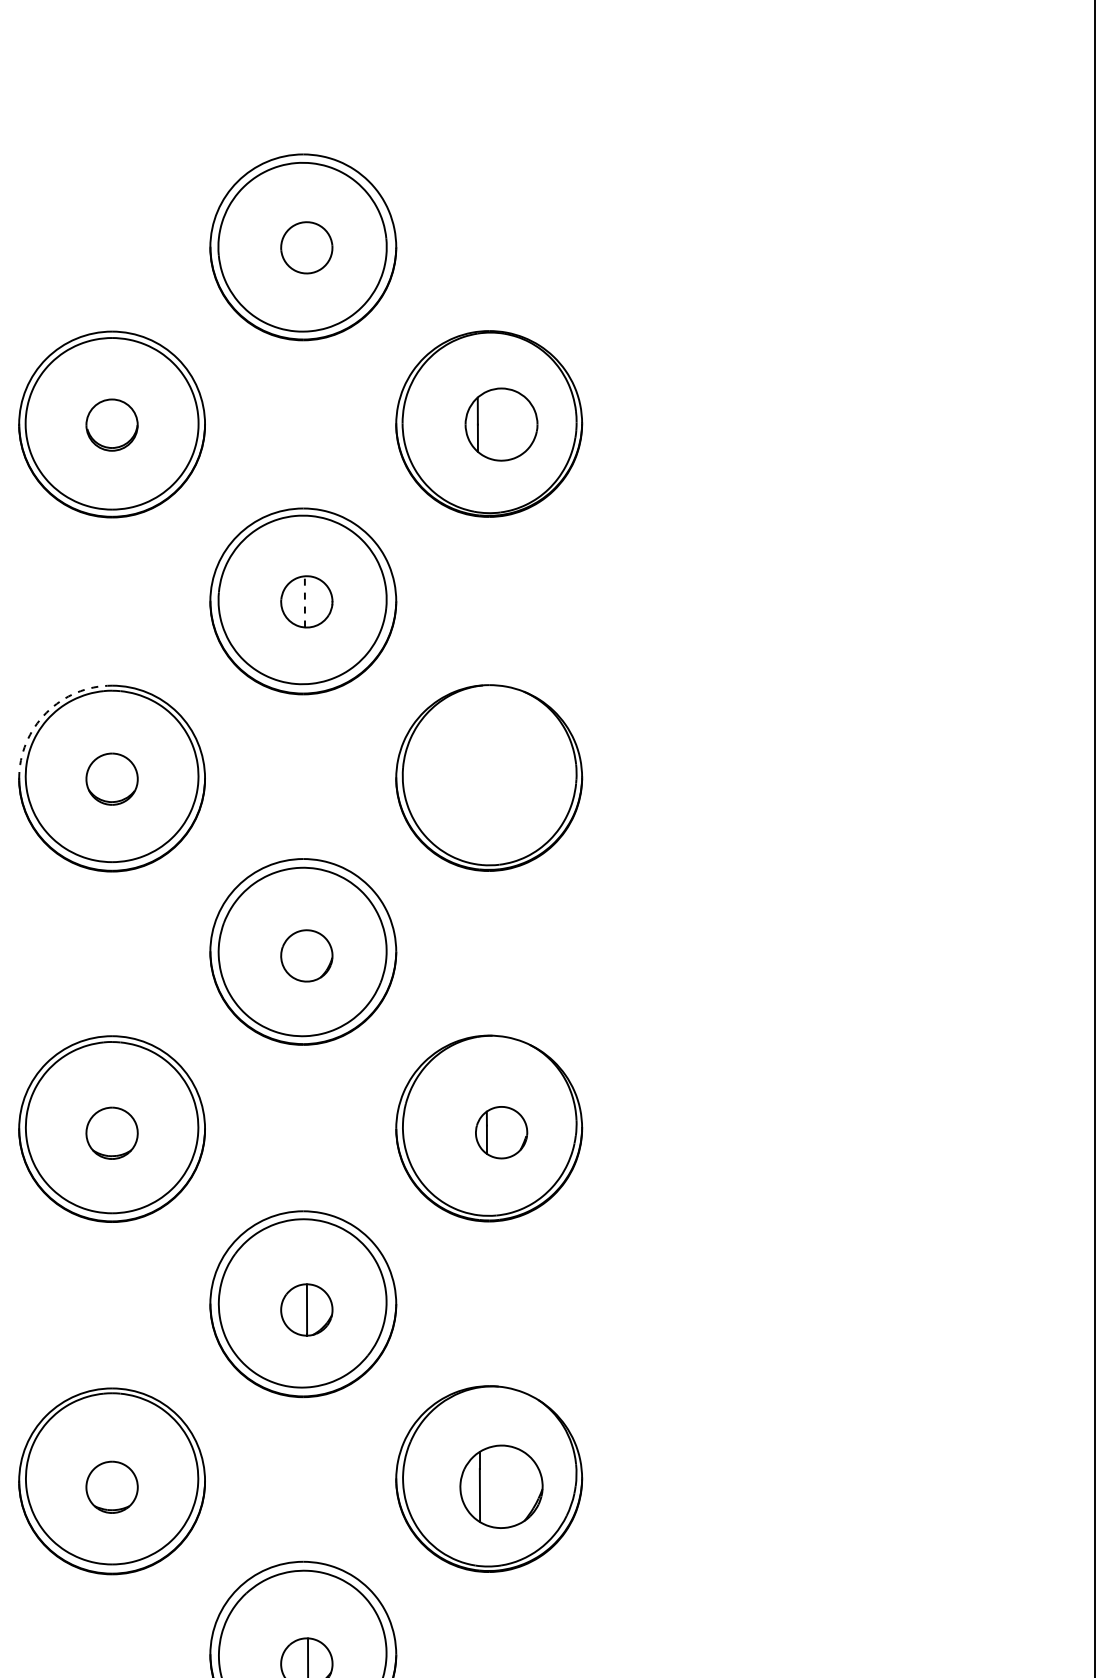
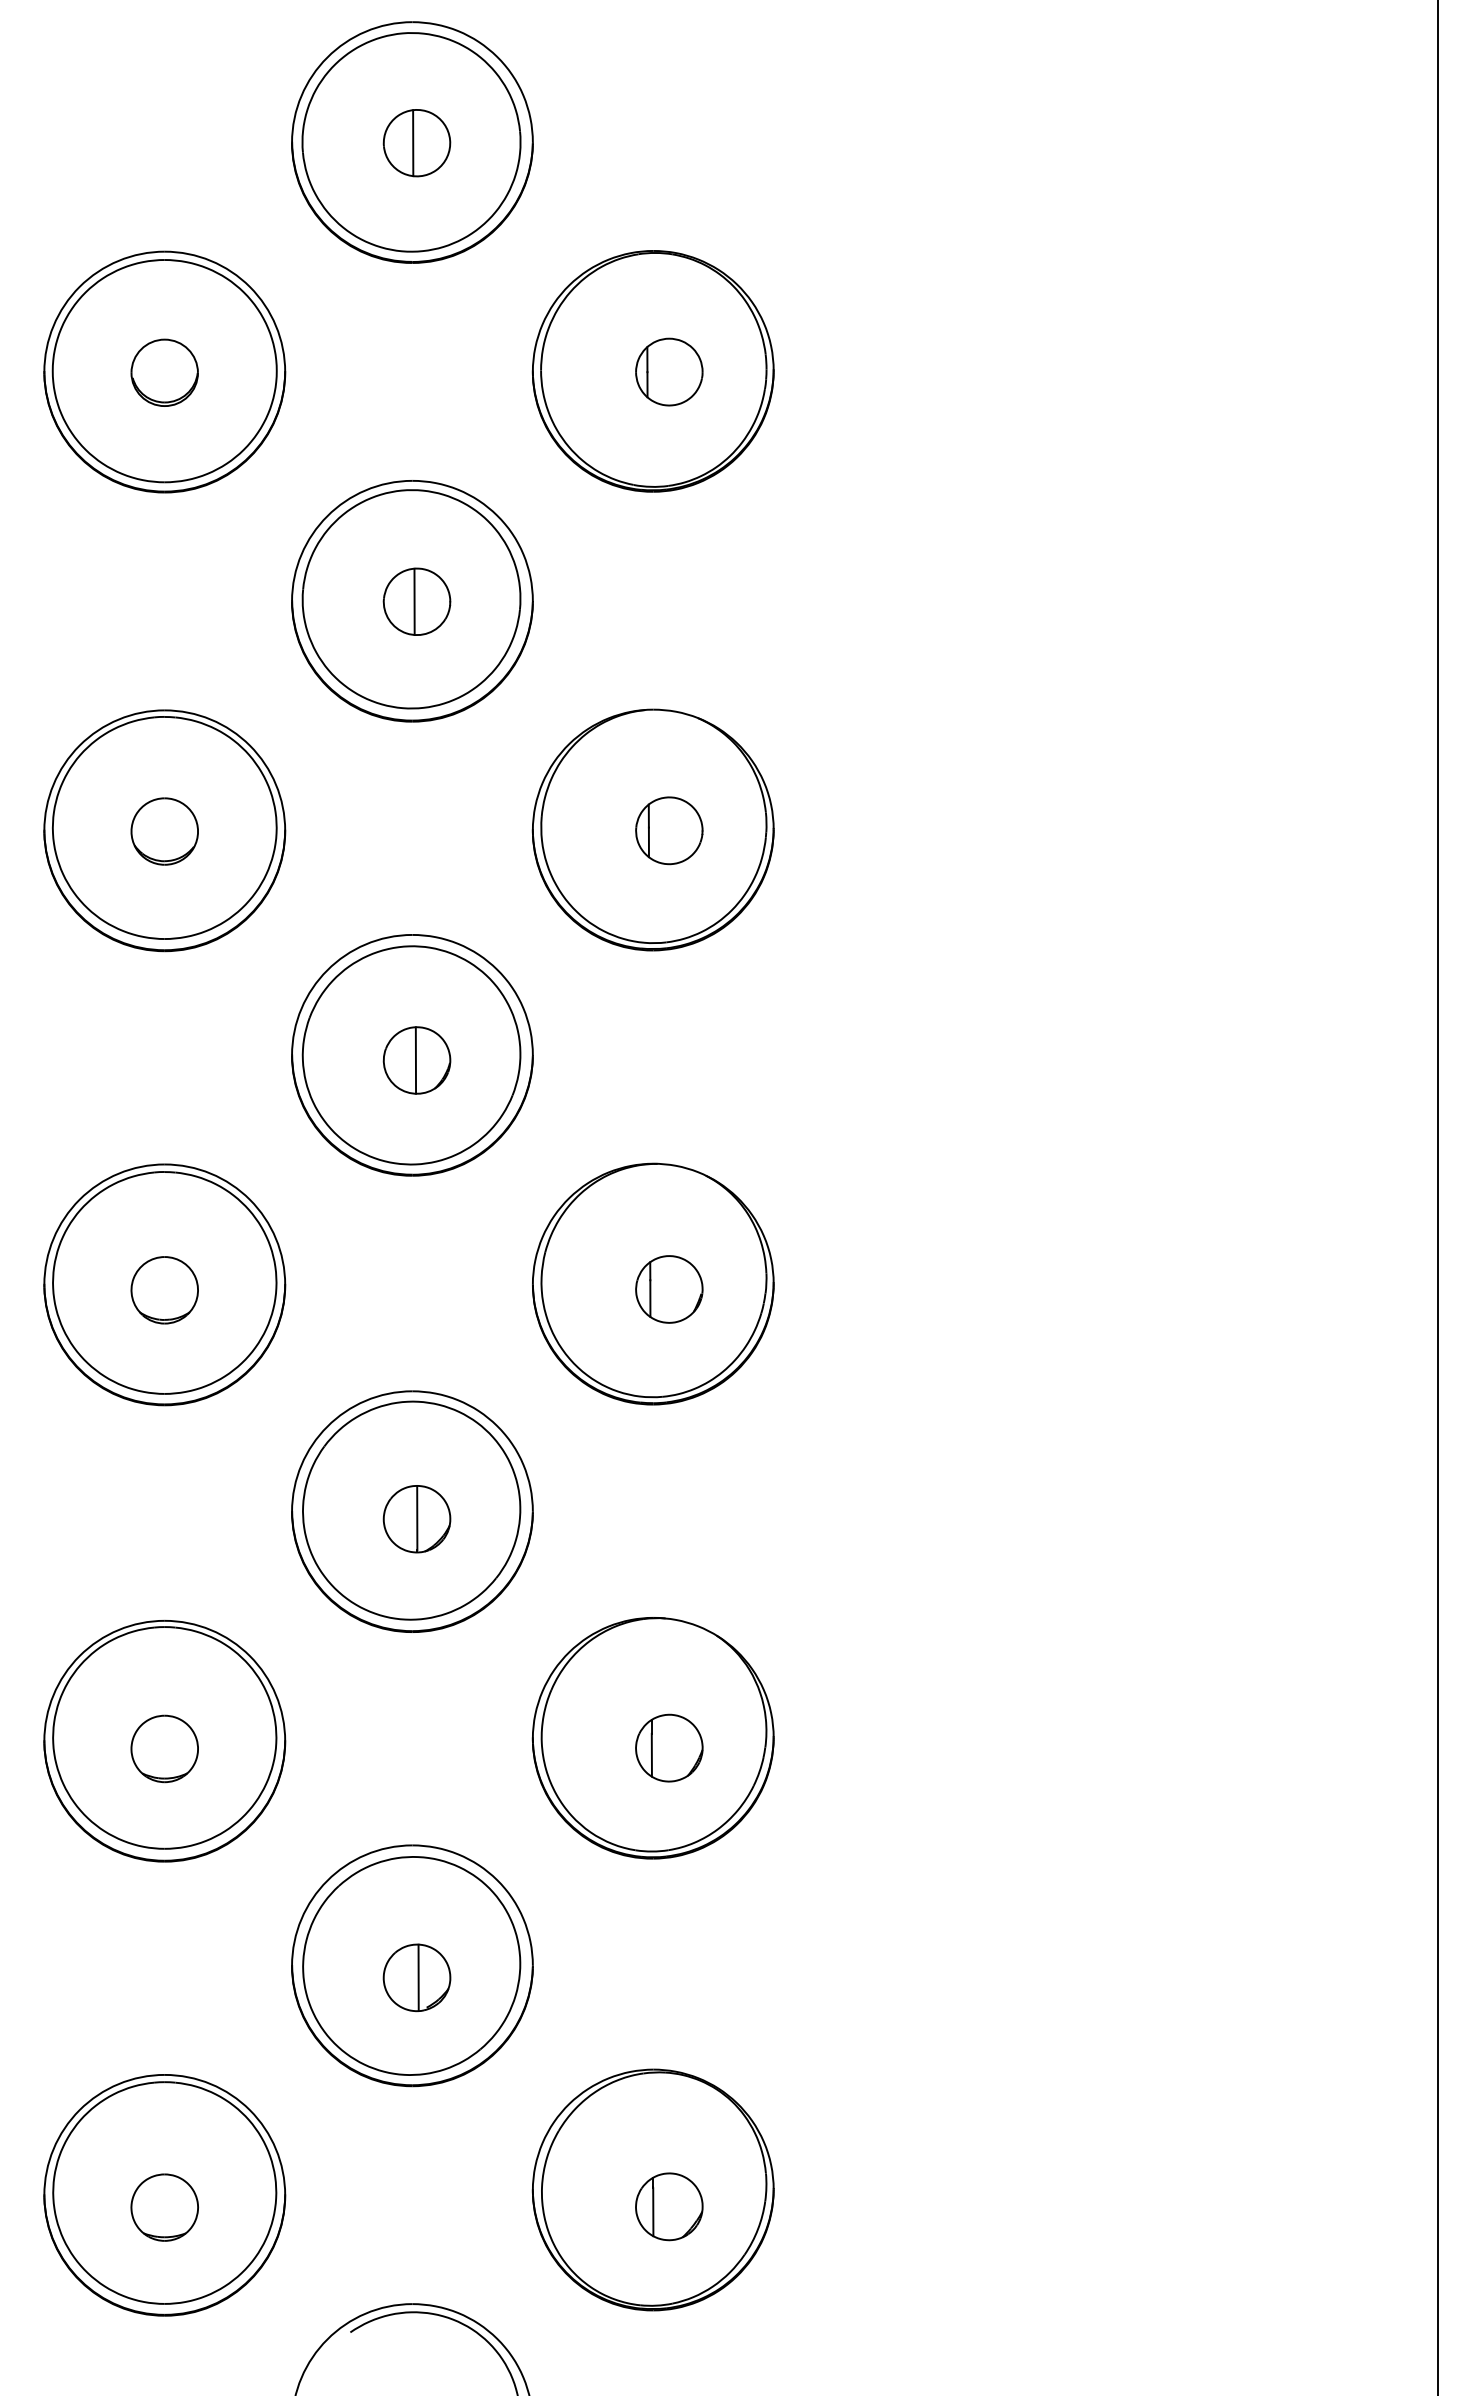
line: (304, 248) -> (413, 143), added
part: (501, 424) -> (669, 371), size x0.71
line: (304, 601) -> (414, 601), dashed -> solid
arc: (46, 712) -> (79, 745), dashed -> solid
part: (501, 778) -> (669, 830), added
line: (305, 955) -> (415, 1060), added
part: (501, 1486) -> (669, 1747), size x0.62

